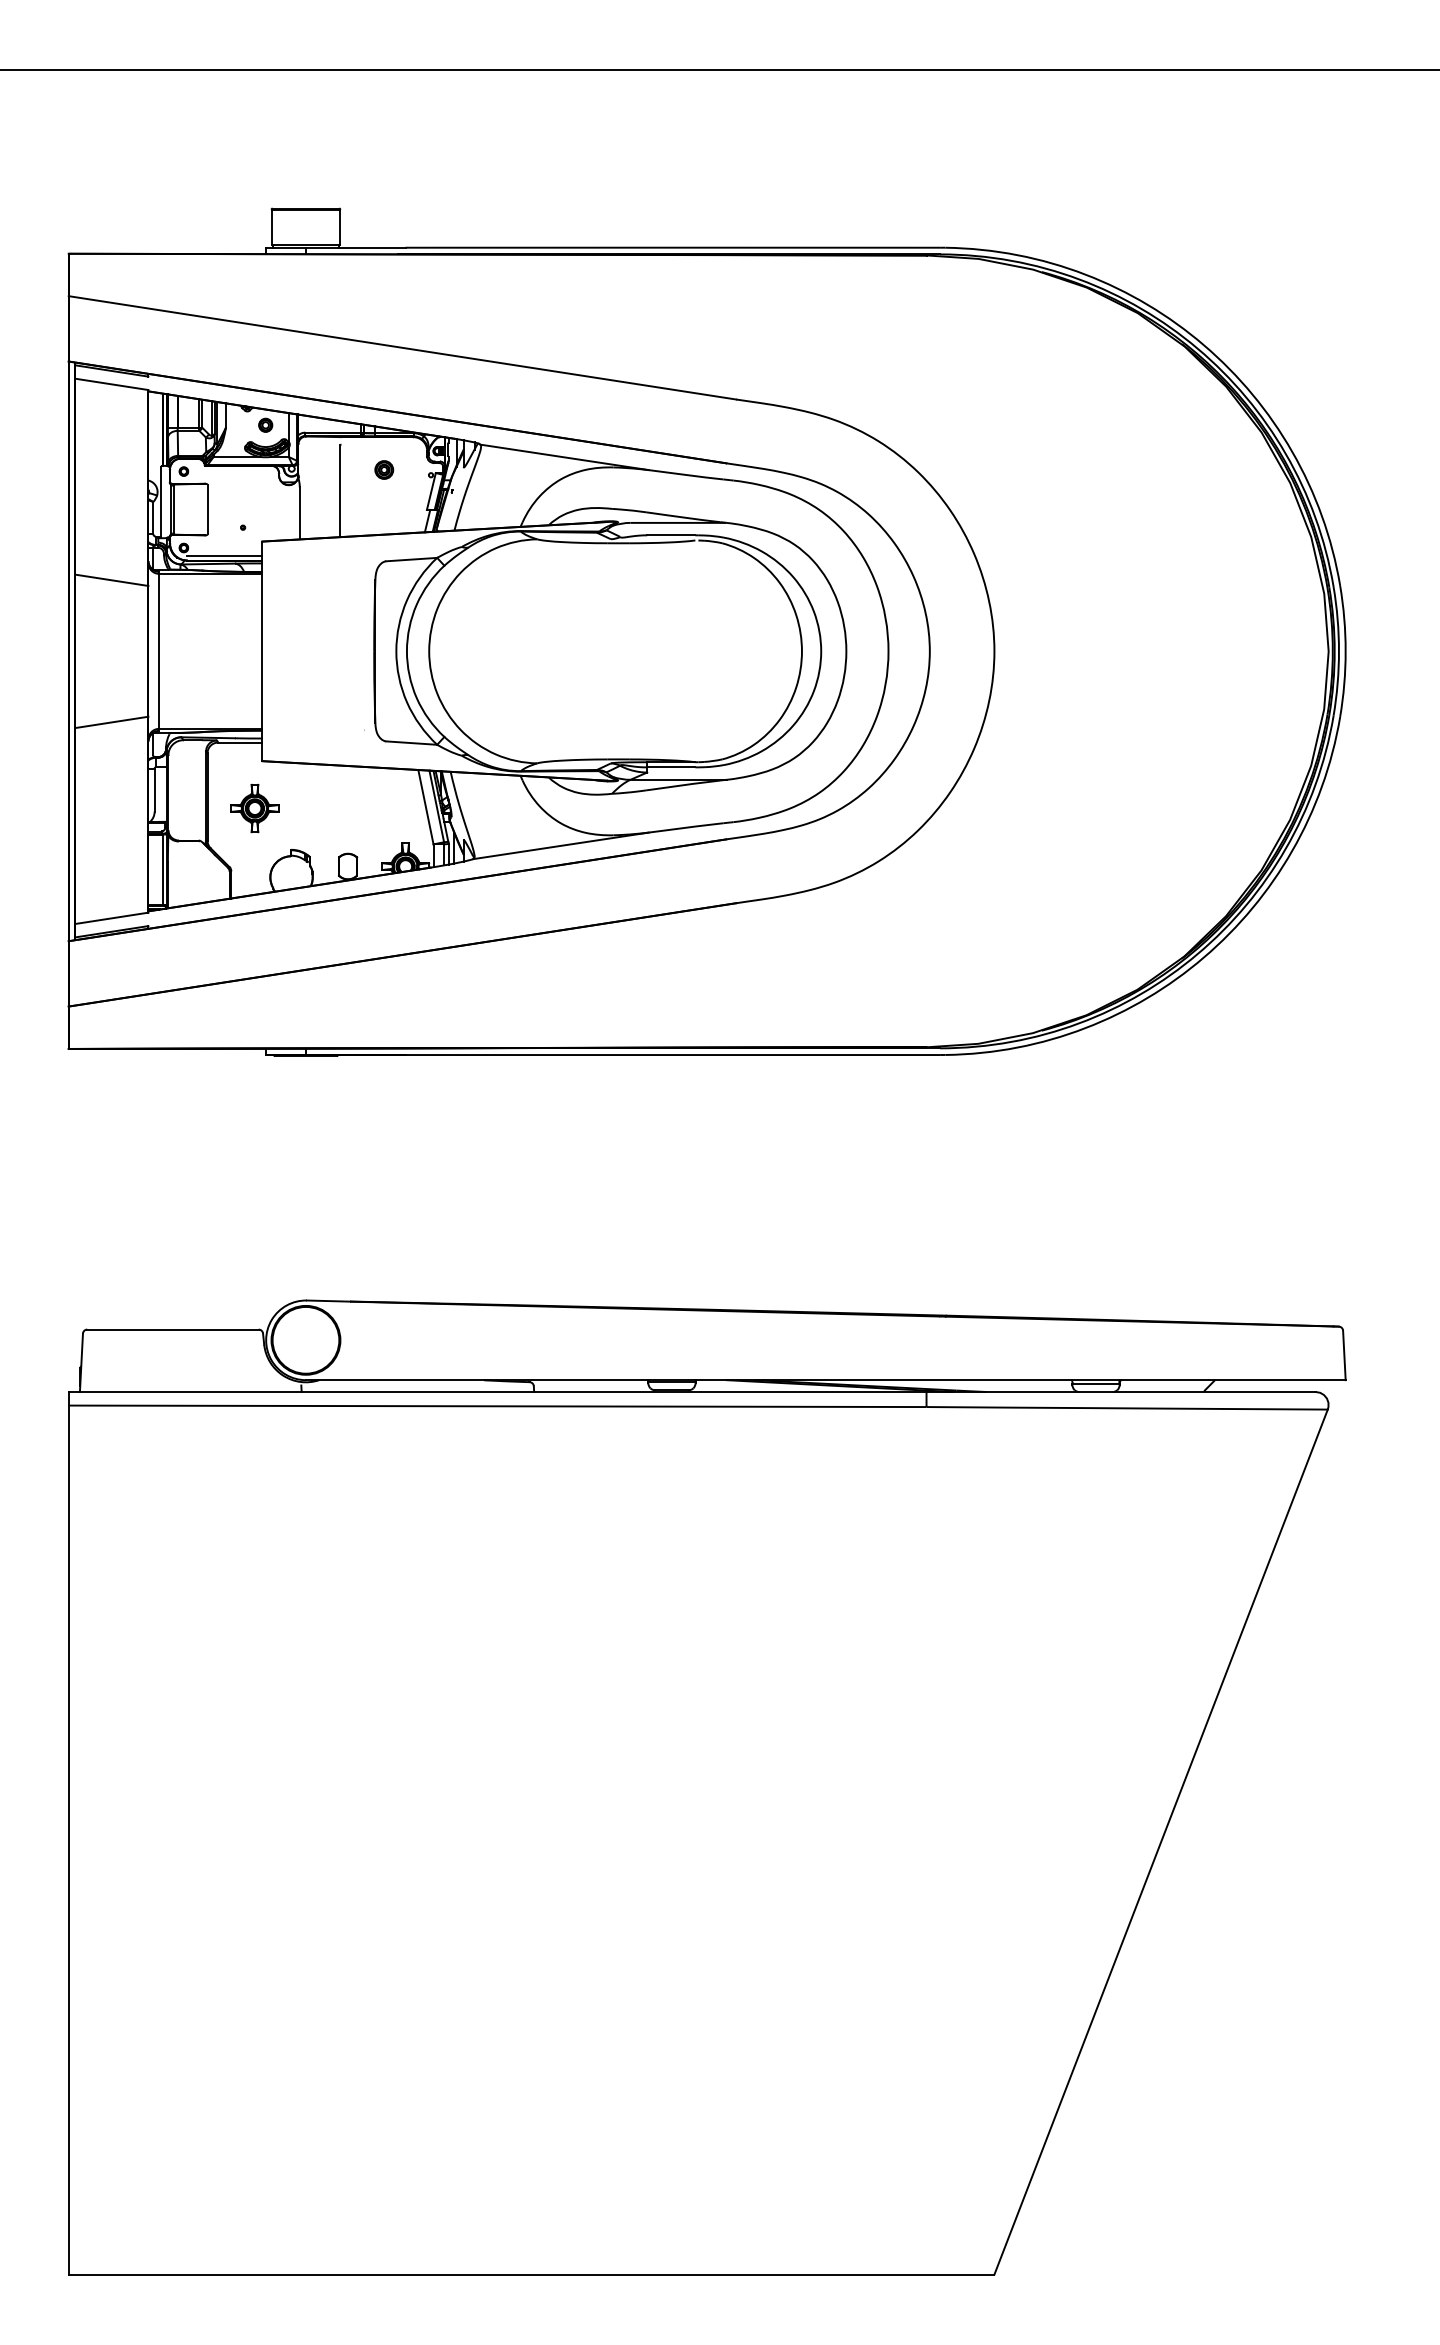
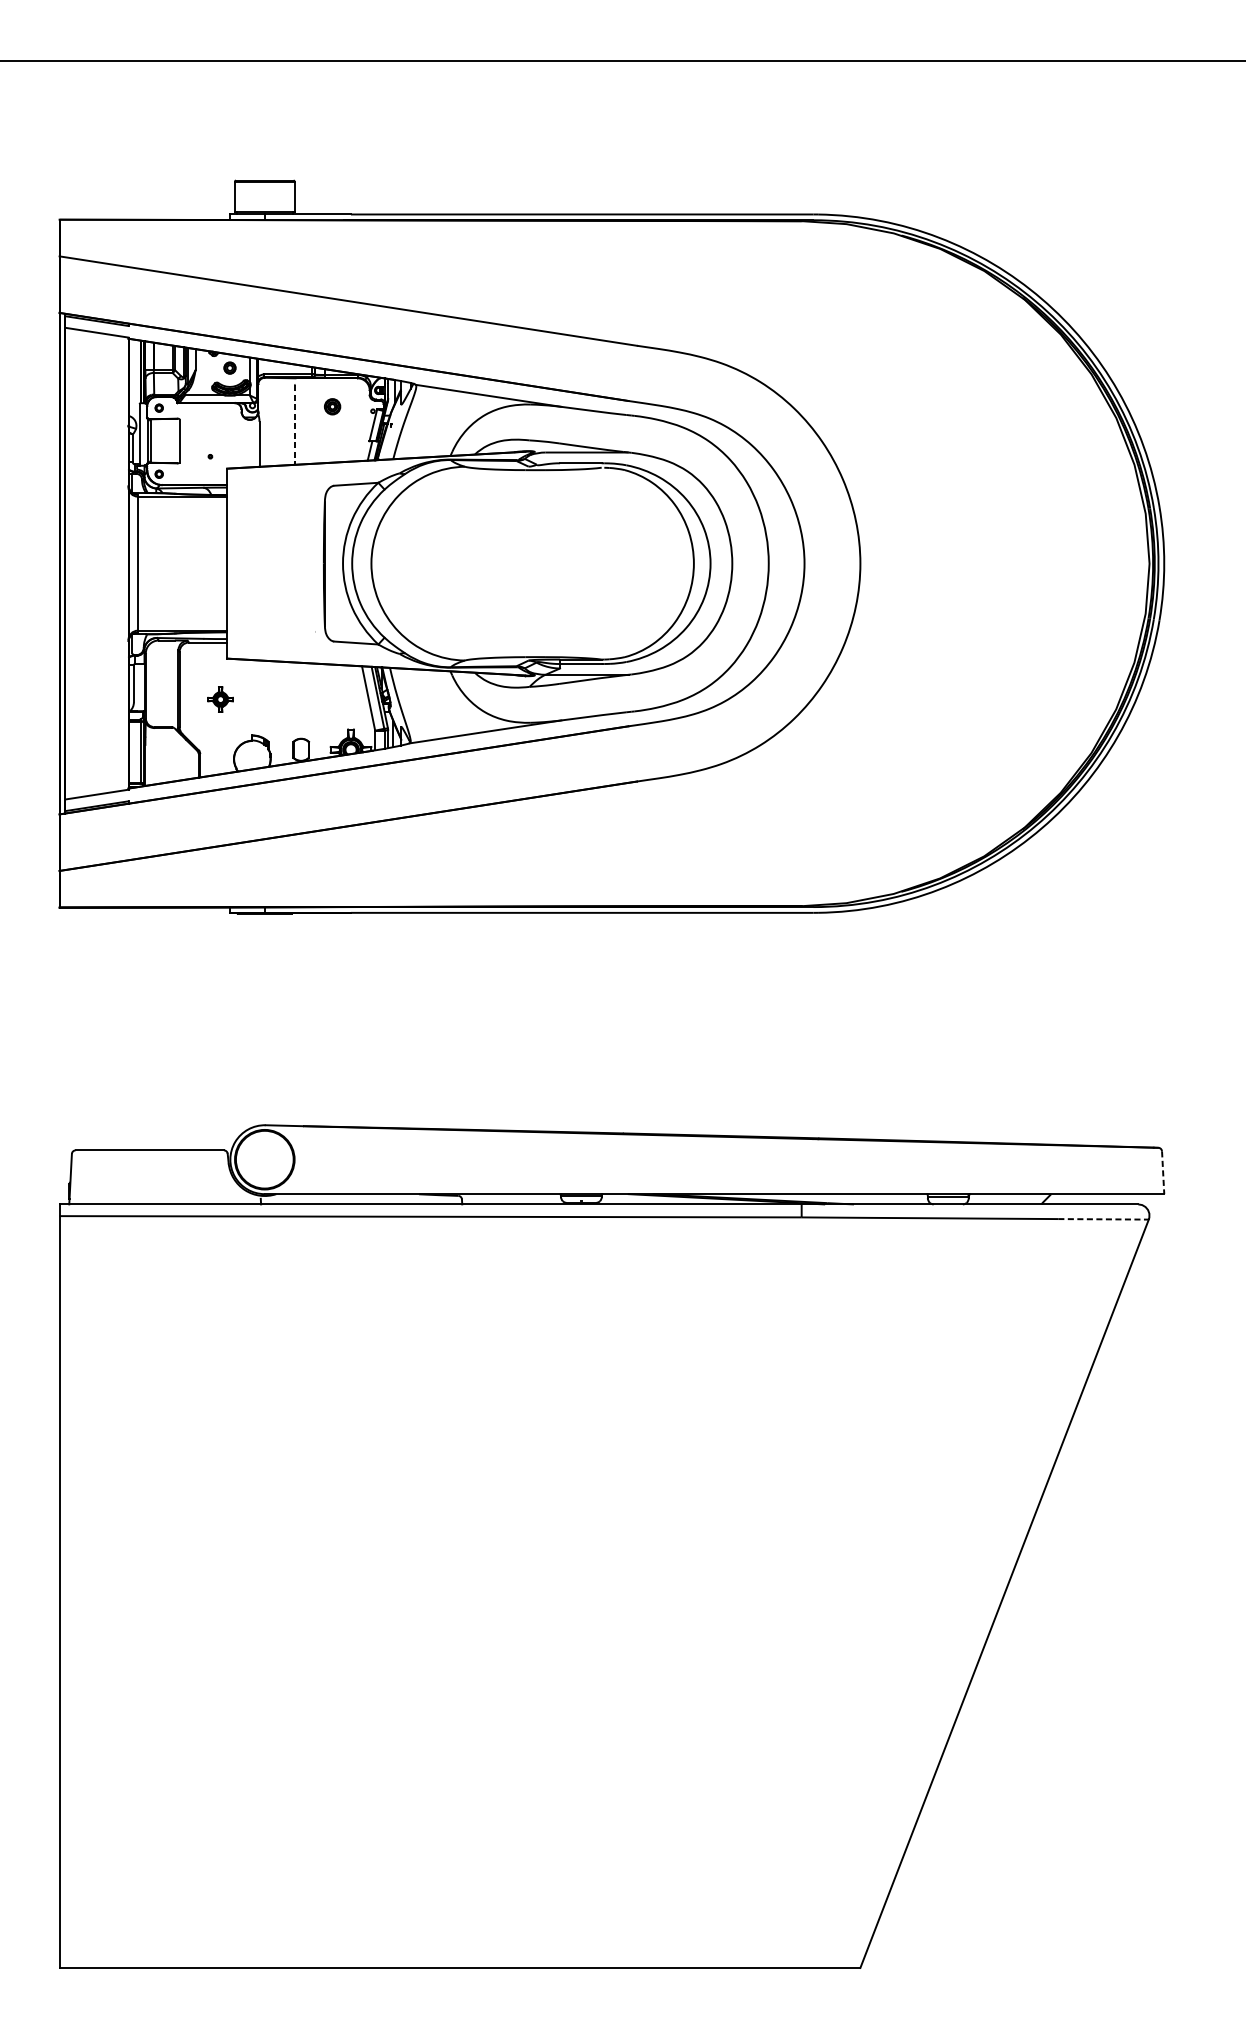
line: (340, 491) -> (294, 425), solid -> dashed
line: (224, 556) -> (194, 481), removed
line: (111, 579) -> (96, 501), removed
line: (111, 722) -> (96, 625), removed
part: (254, 808) -> (220, 699), size x0.6
line: (1344, 1355) -> (1163, 1172), solid -> dashed
line: (1275, 1409) -> (1103, 1219), solid -> dashed

